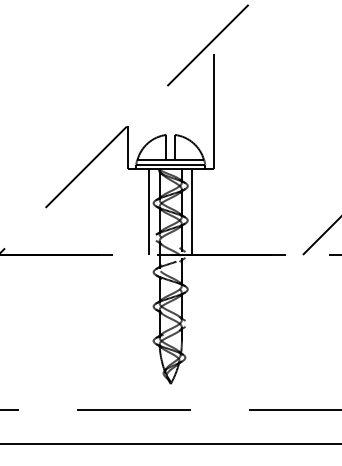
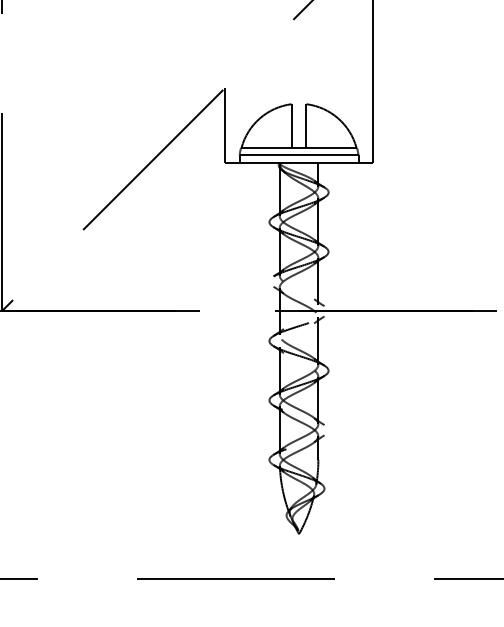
line: (149, 211) -> (262, 236), removed
line: (192, 211) -> (336, 236), removed

